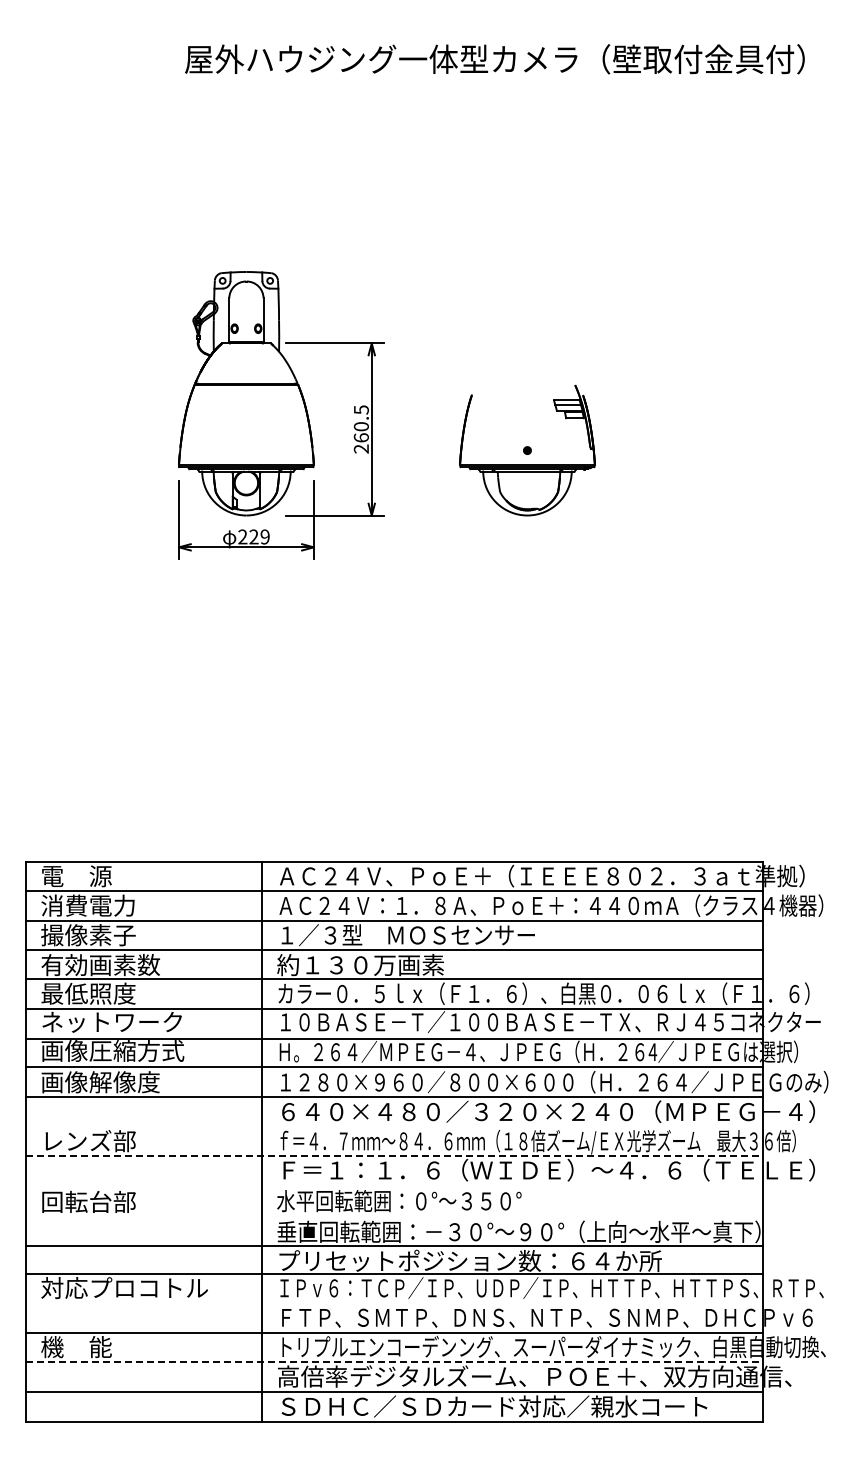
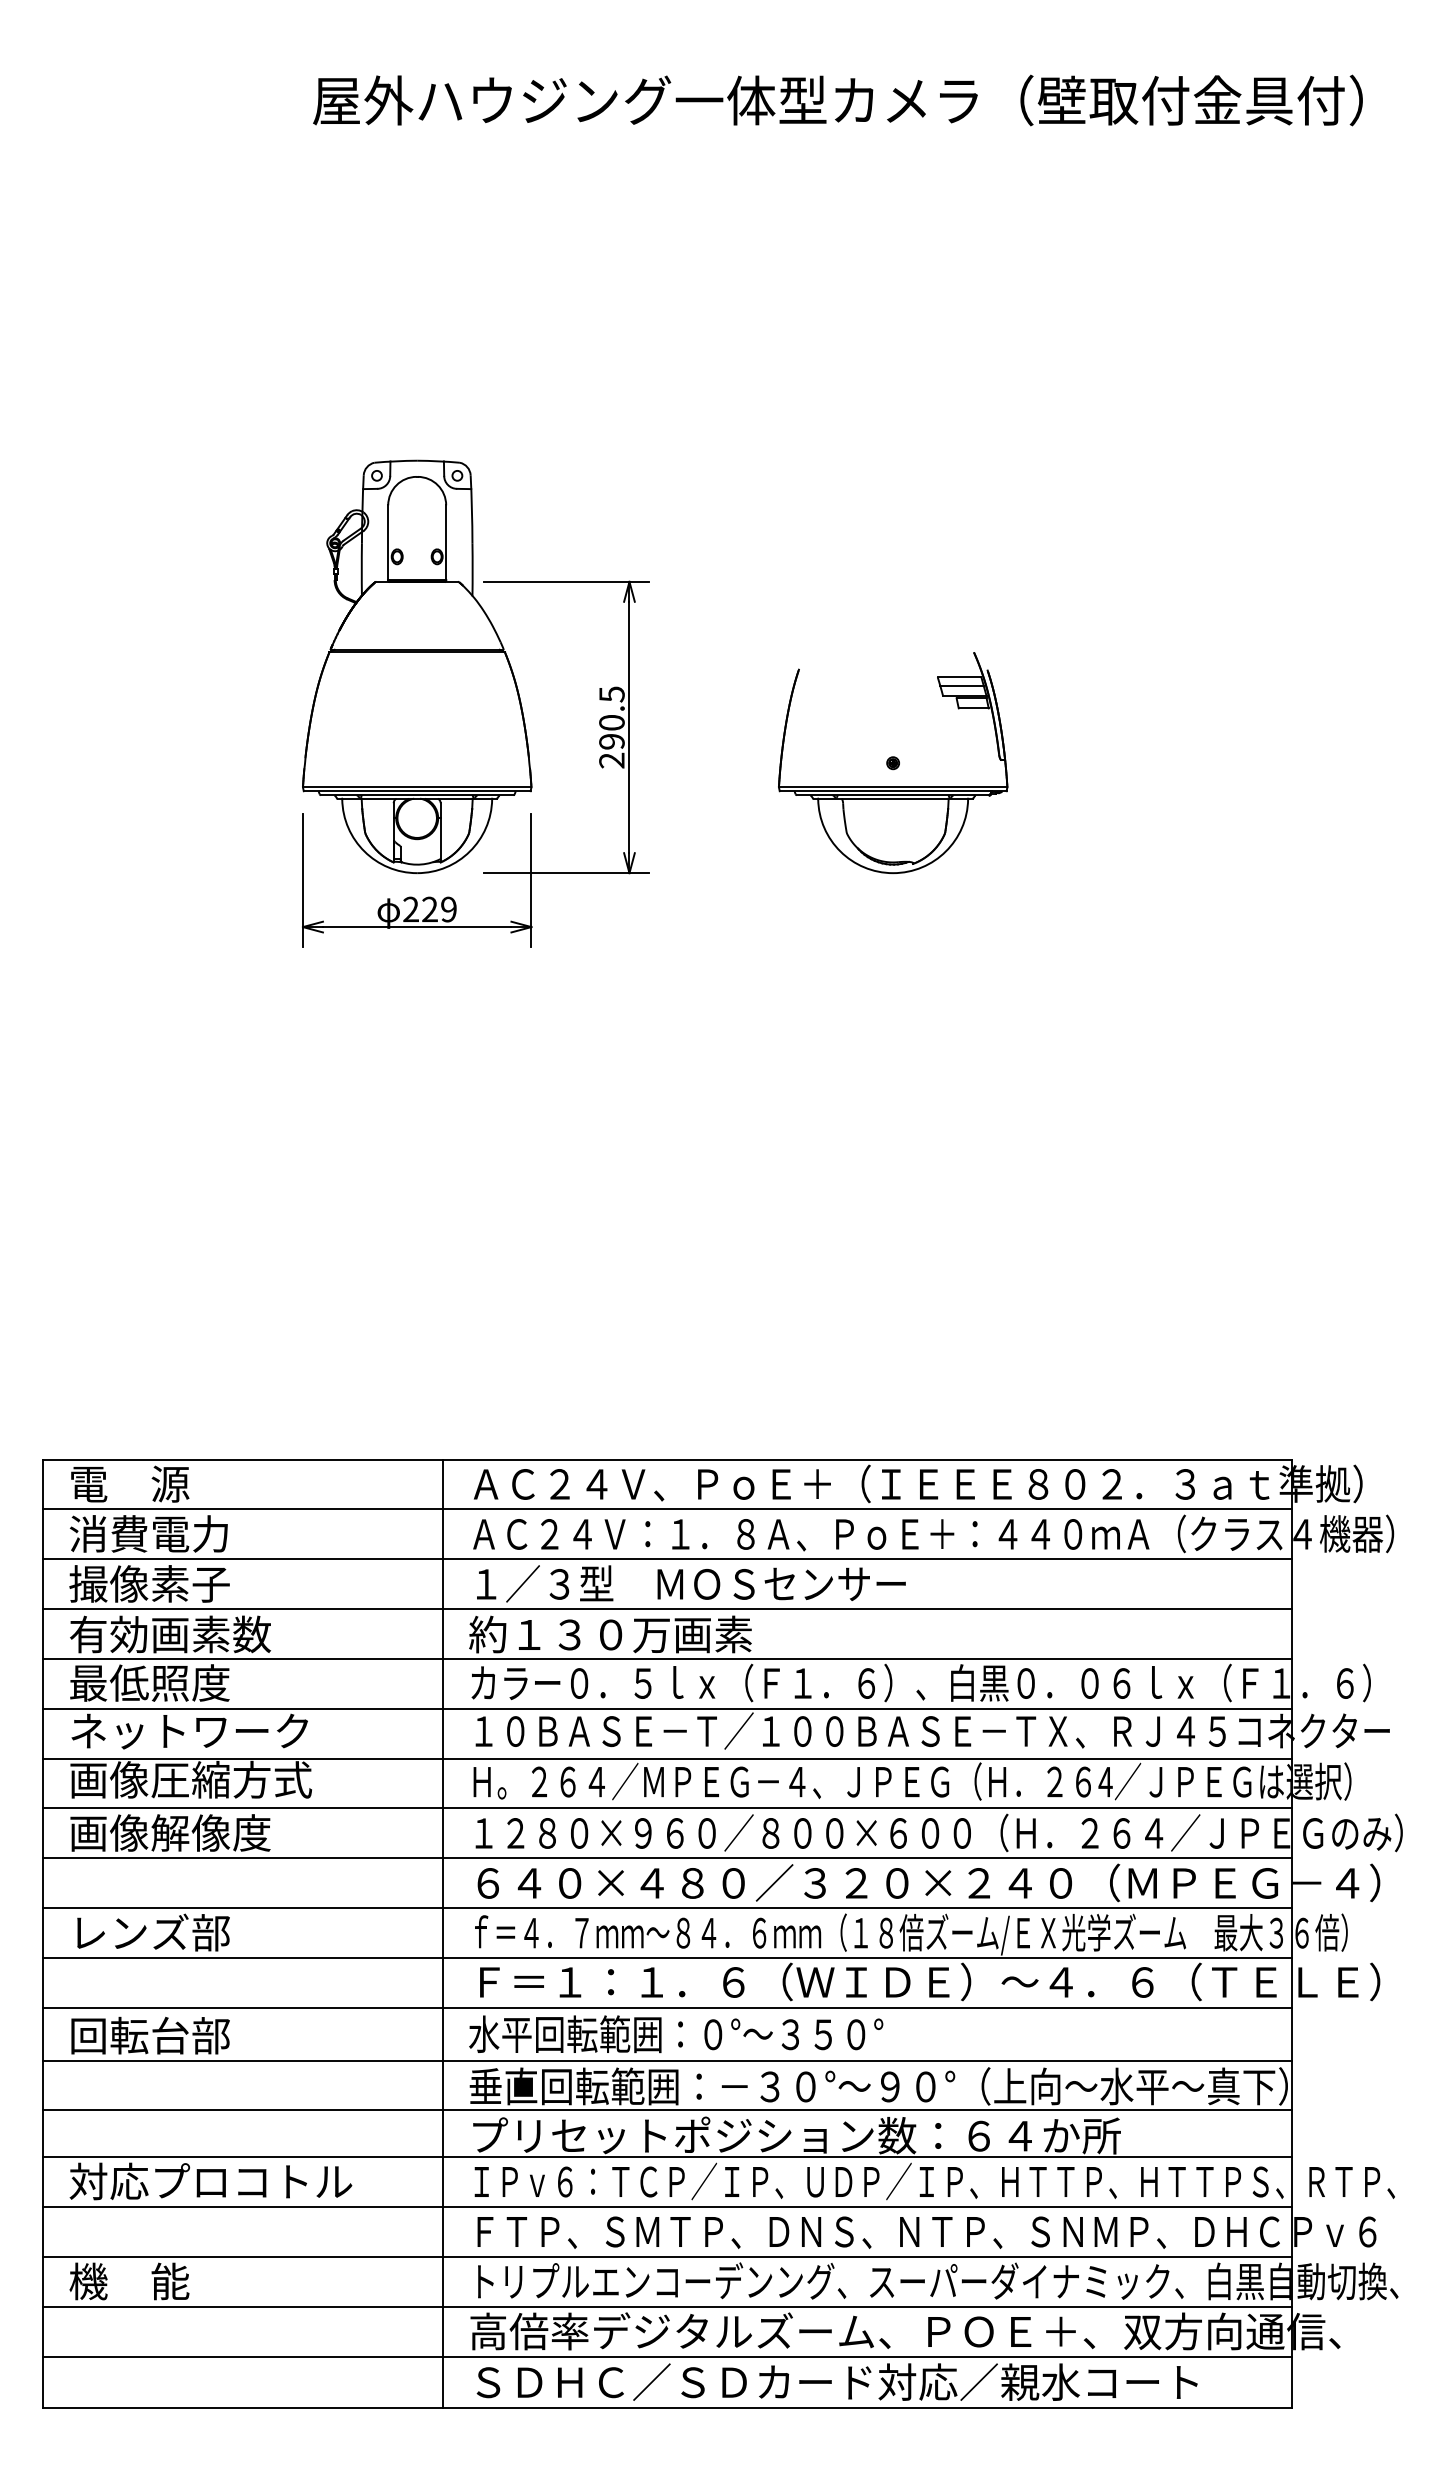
text: (360, 437) -> (610, 741), 260.5 -> 290.5
line: (394, 1126) -> (667, 1907), added
line: (394, 1155) -> (667, 1957), dashed -> solid
line: (394, 1185) -> (667, 2007), added
line: (394, 1216) -> (667, 2060), added
line: (394, 1303) -> (667, 2207), added
line: (394, 1362) -> (667, 2307), dashed -> solid

